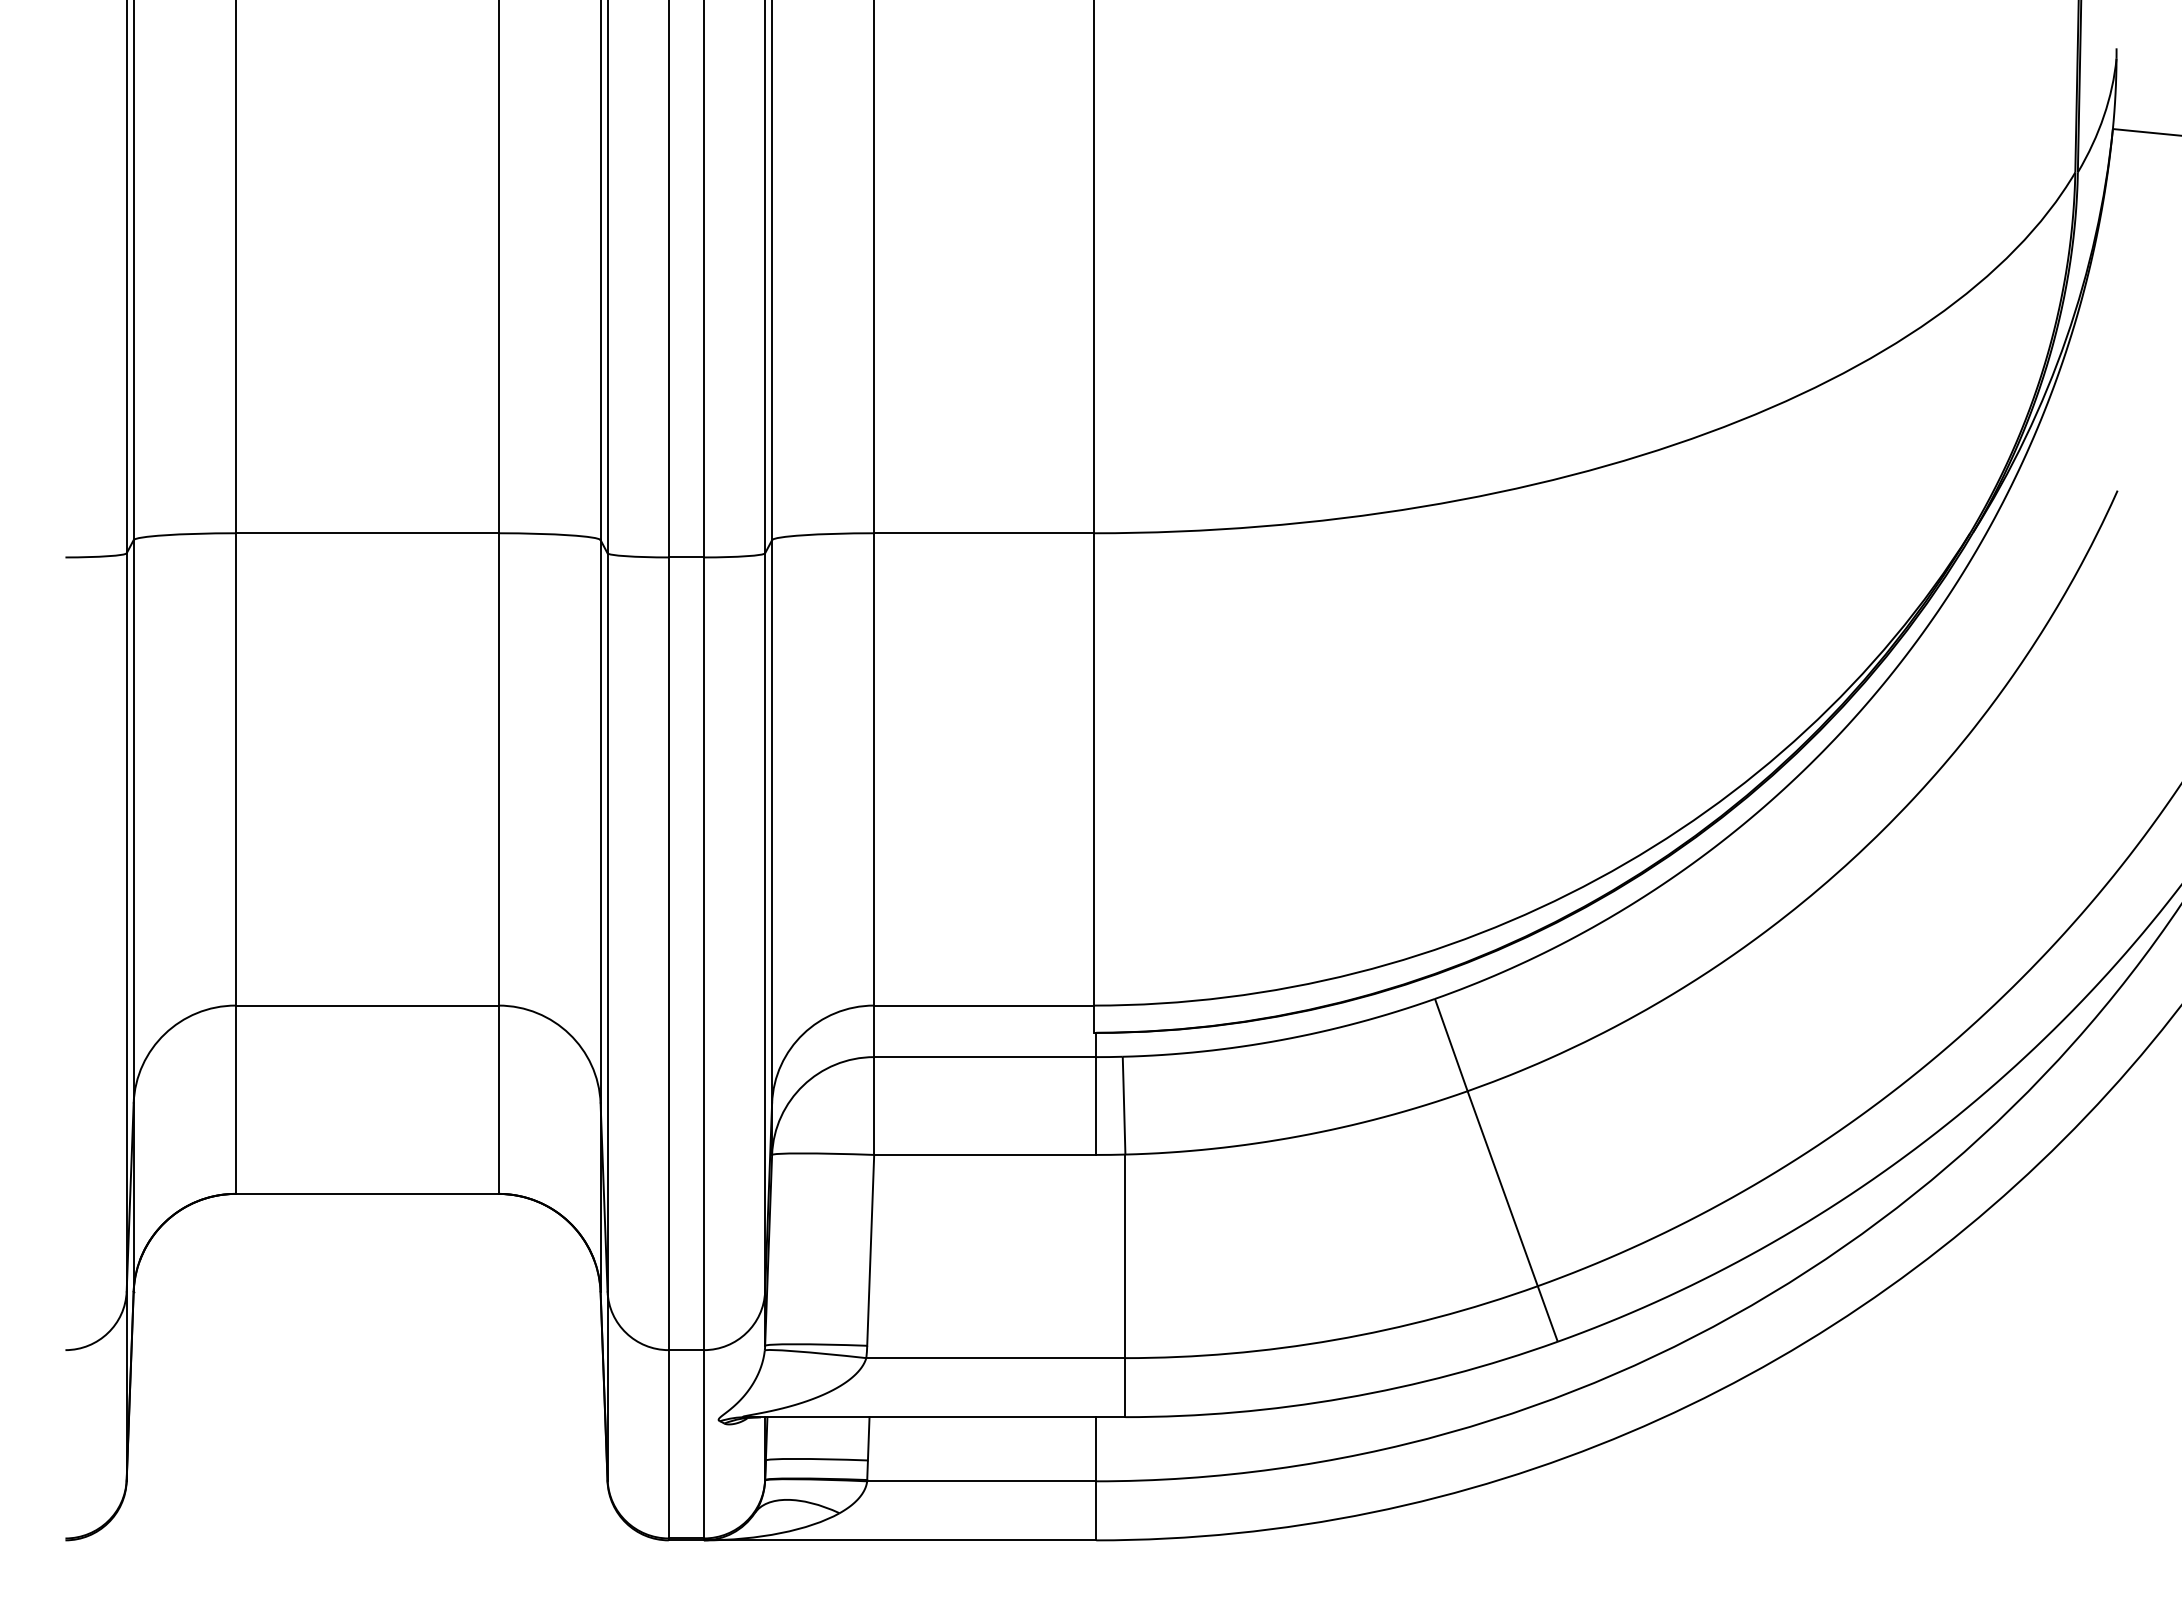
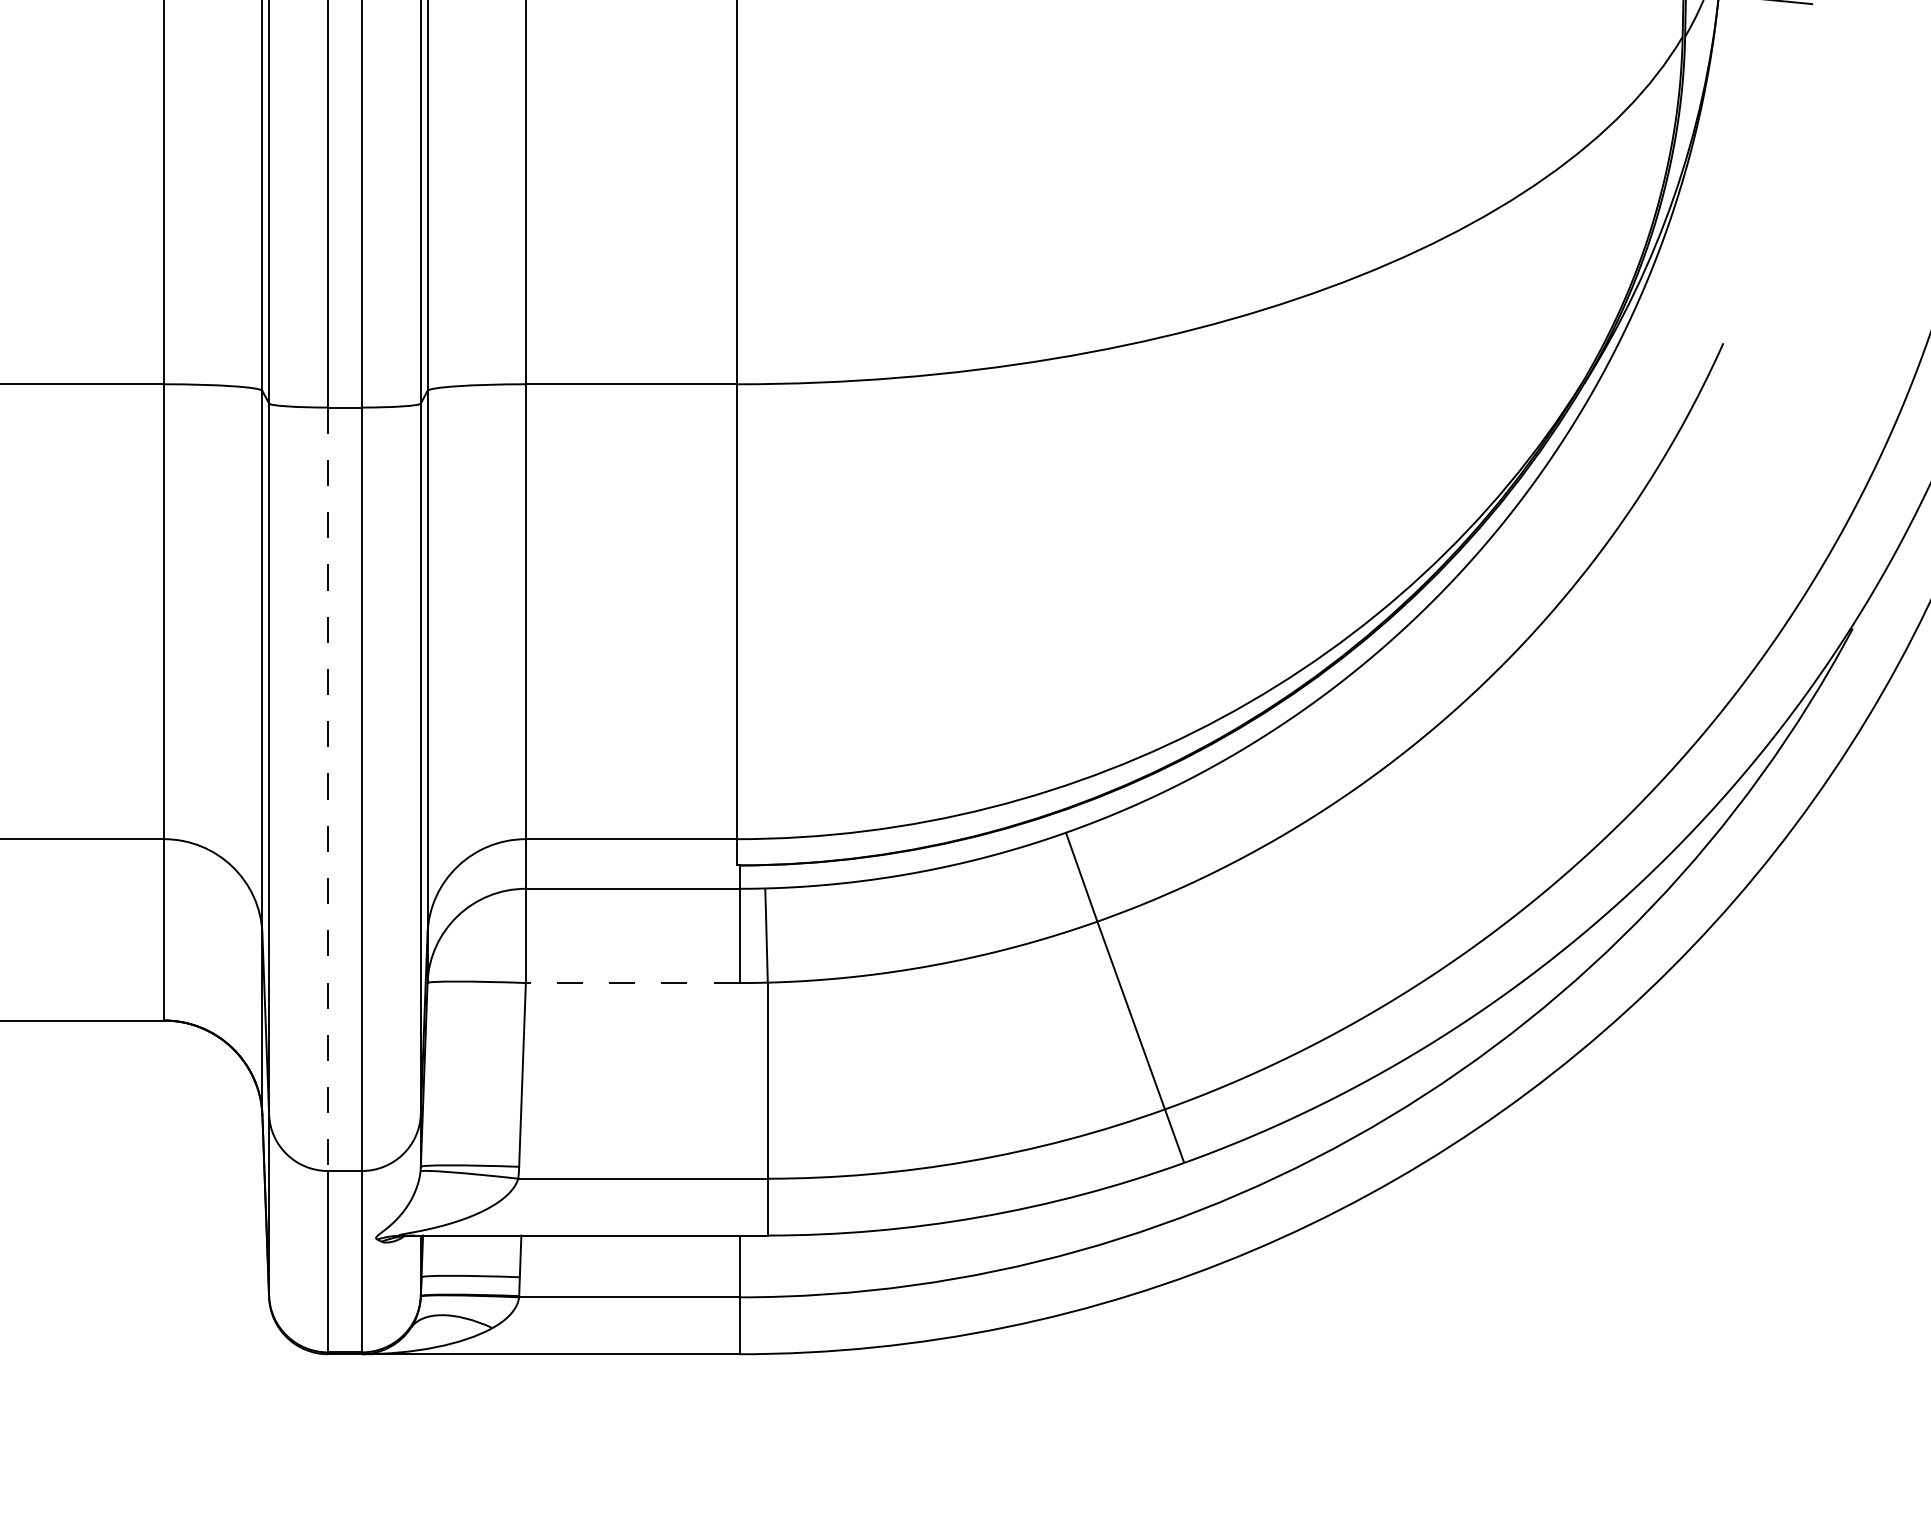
line: (668, 954) -> (327, 789), solid -> dashed
line: (984, 1154) -> (632, 982), solid -> dashed

